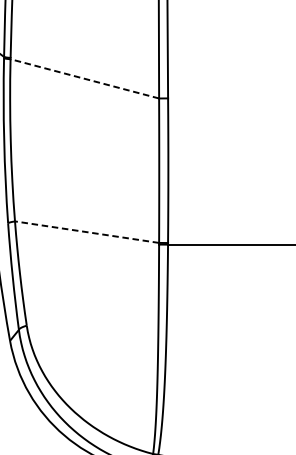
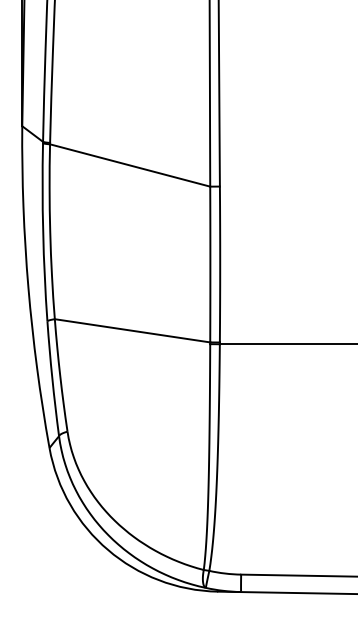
line: (85, 78) -> (130, 165), dashed -> solid
line: (87, 231) -> (132, 330), dashed -> solid

